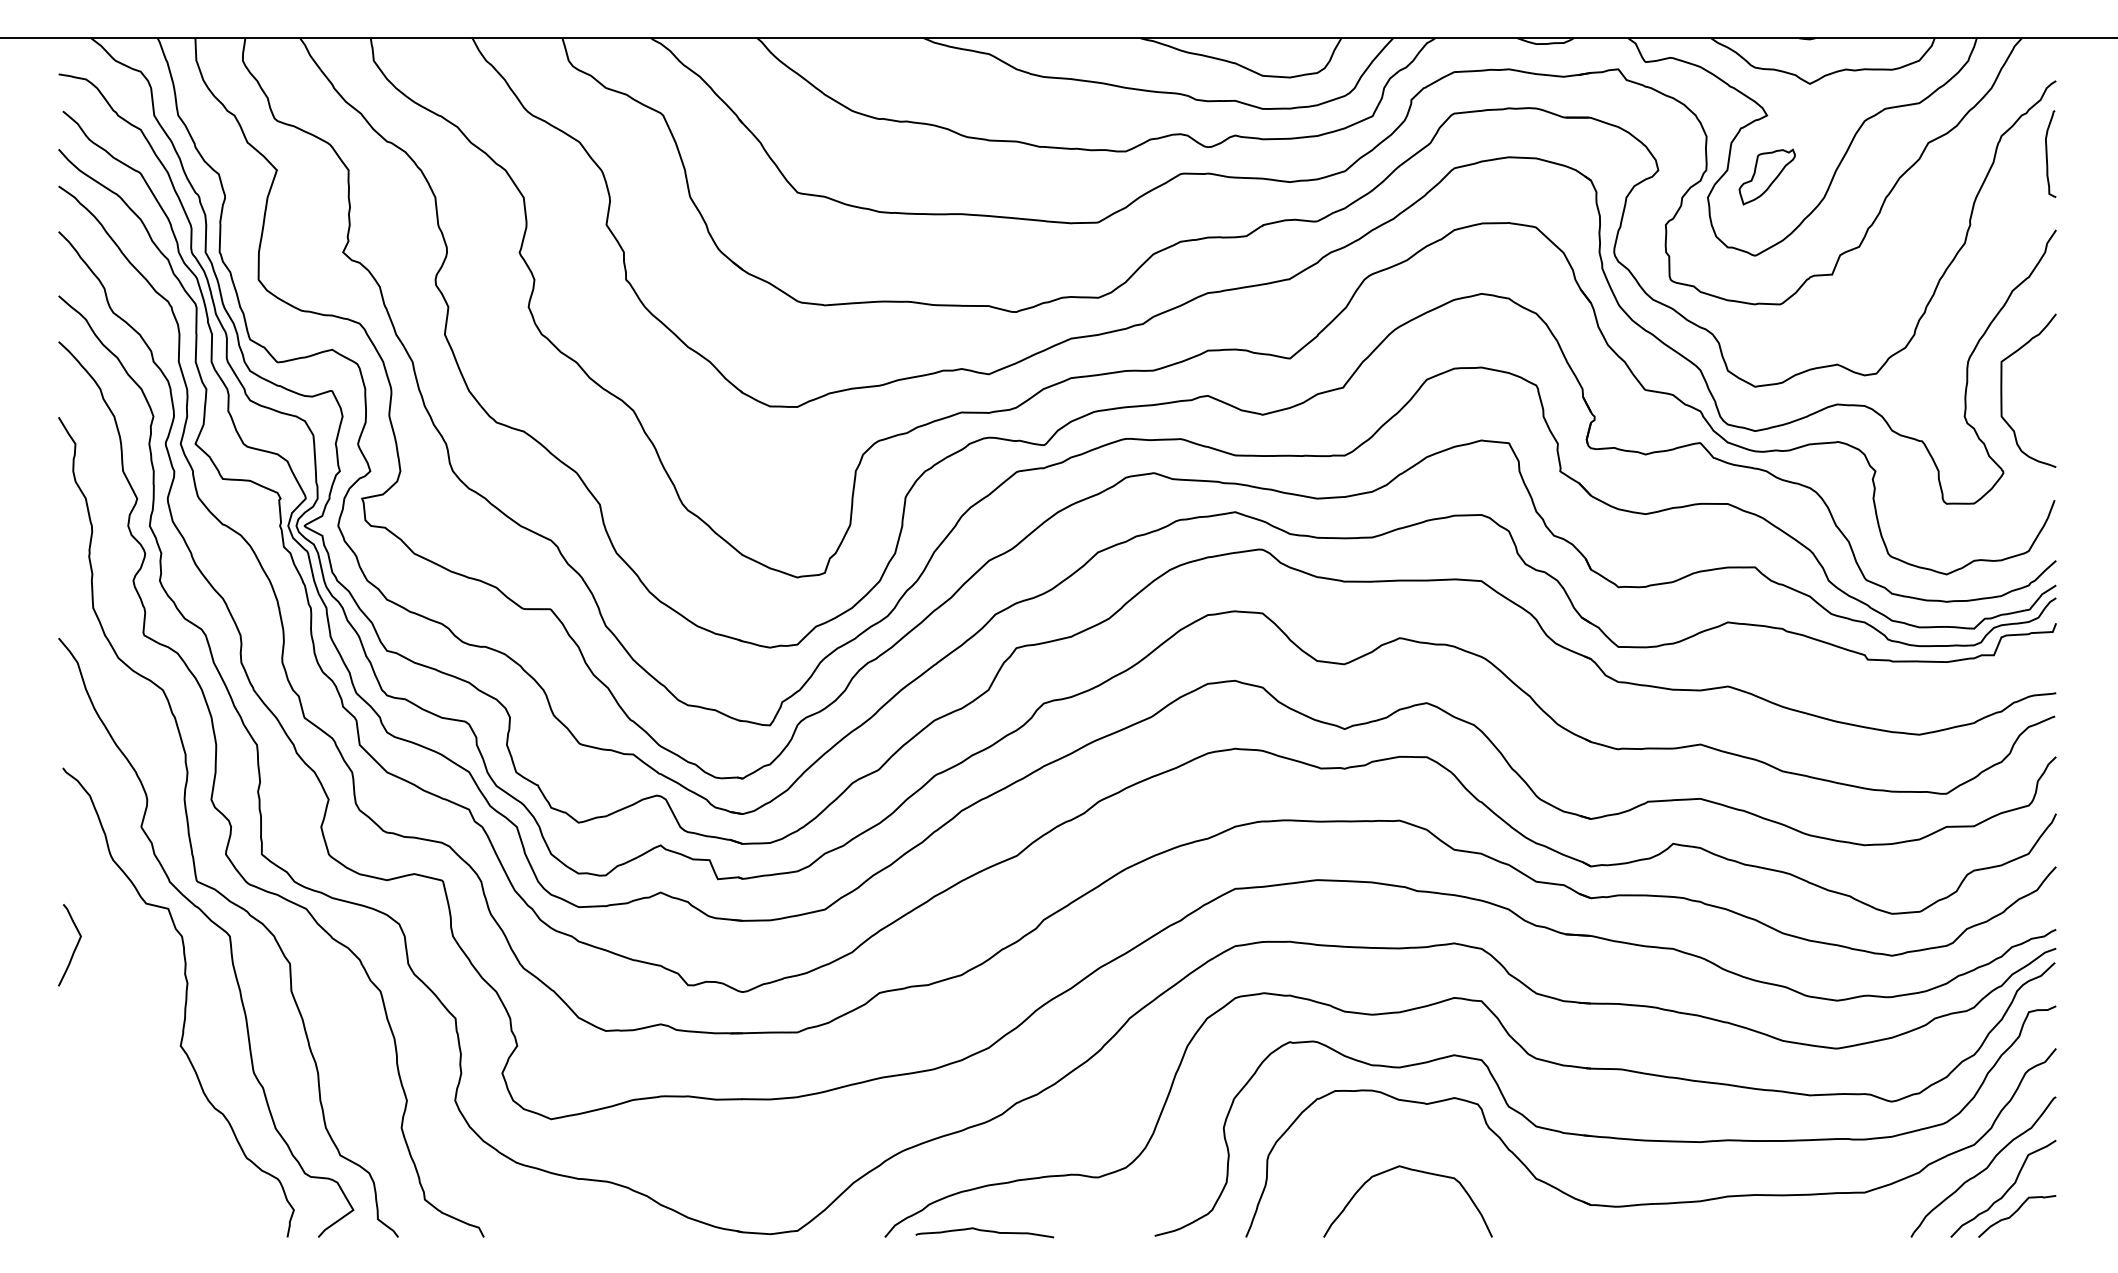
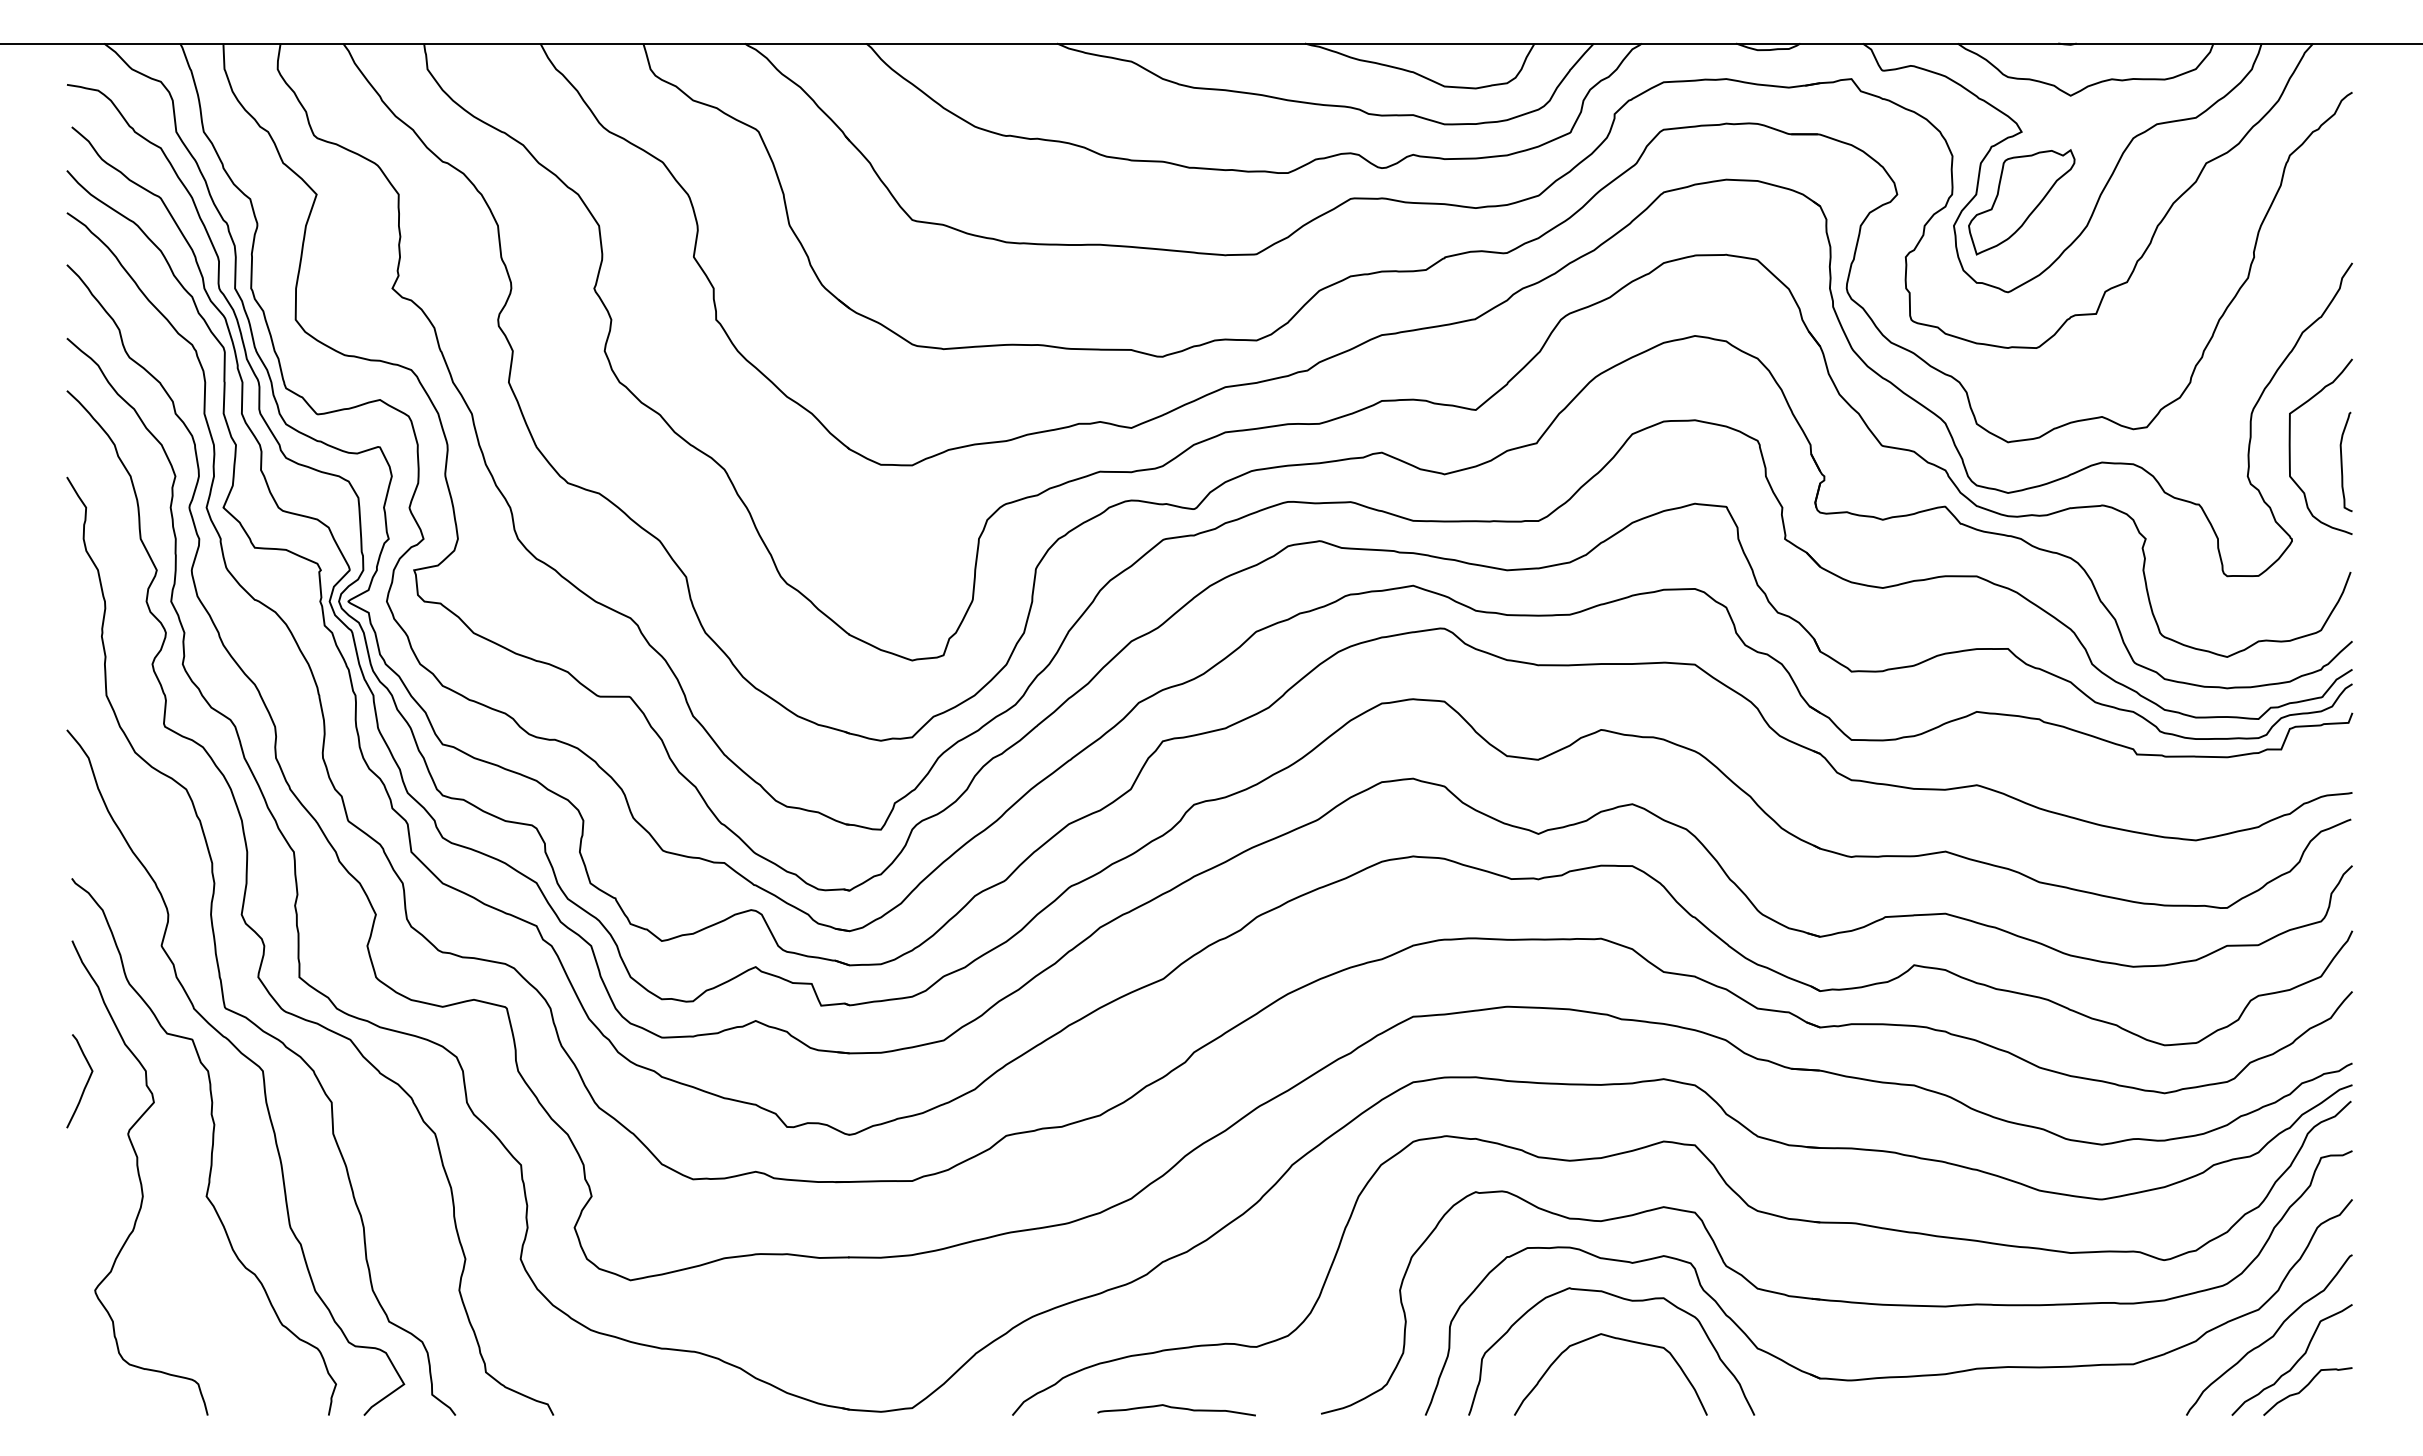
curve: (2047, 153) -> (2342, 461), moved
part: (1766, 177) -> (2021, 202), size x1.67
curve: (122, 1029) -> (139, 1177), added
curve: (1420, 1136) -> (1625, 1300), added
curve: (984, 1231) -> (1176, 1408), moved

